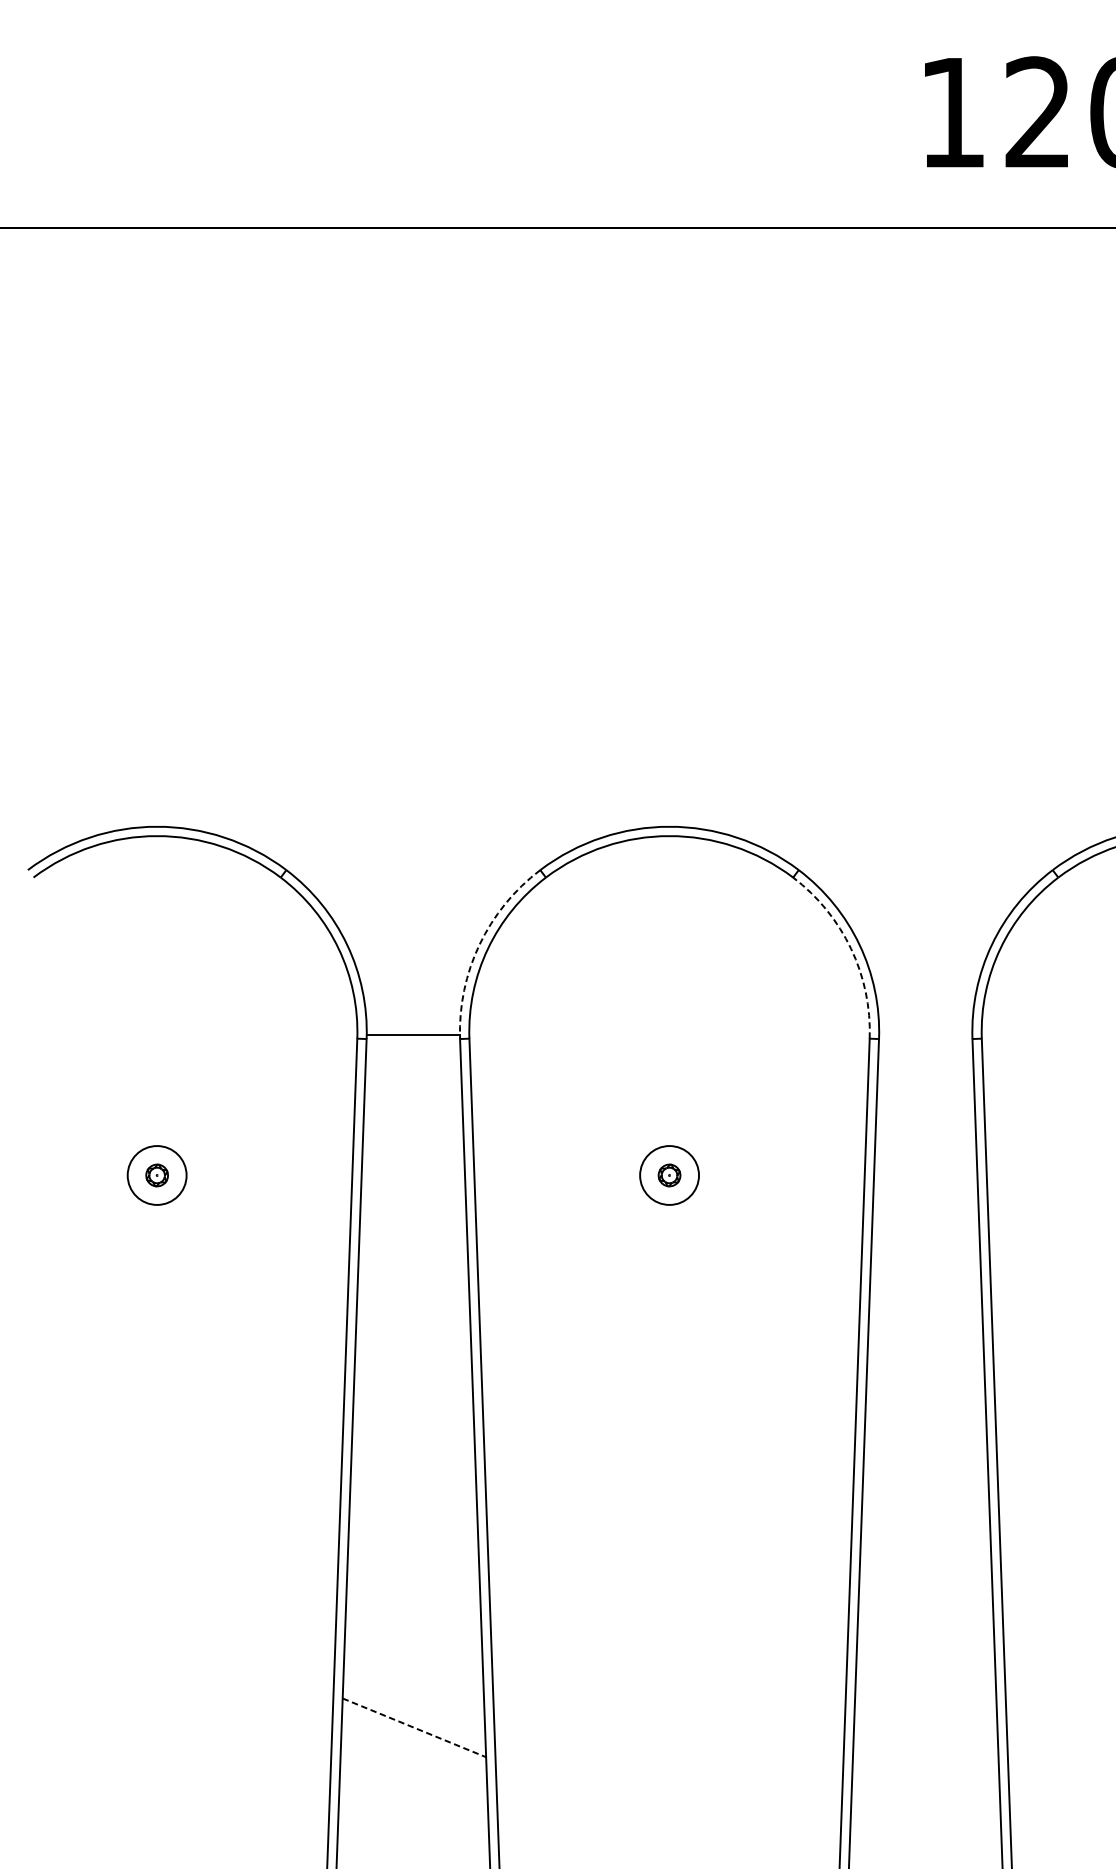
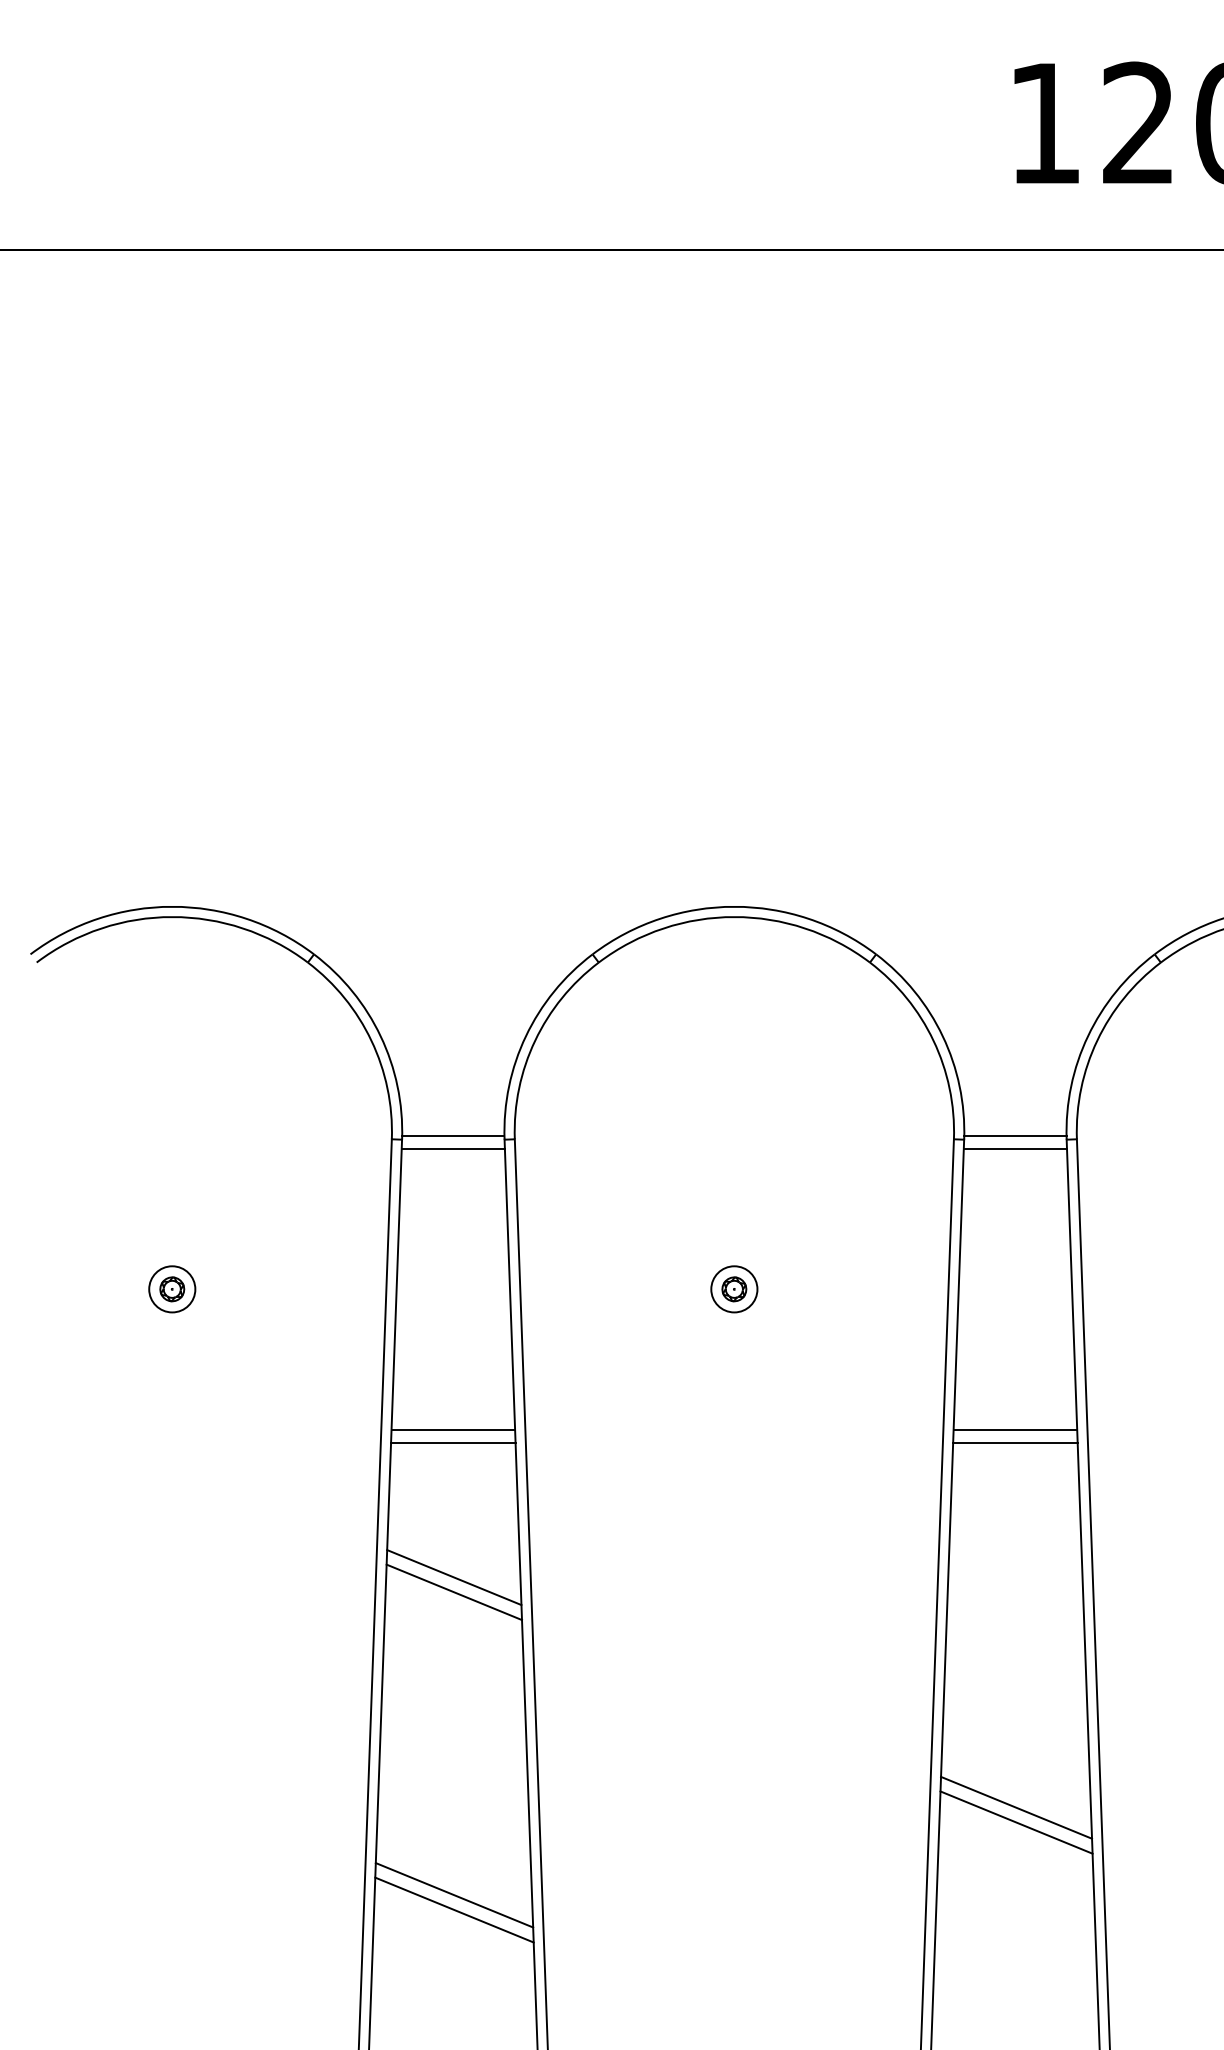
arc: (479, 944) -> (525, 1036), dashed -> solid
arc: (851, 948) -> (933, 1040), dashed -> solid
line: (925, 1035) -> (1015, 1135), added
line: (412, 1047) -> (452, 1149), added
line: (925, 1047) -> (1015, 1149), added
circle: (157, 1175) -> (172, 1289), size x0.71
circle: (669, 1175) -> (734, 1289), size x0.71
line: (413, 1303) -> (453, 1429), added
line: (925, 1303) -> (1015, 1429), added
line: (413, 1316) -> (453, 1443), added
line: (925, 1316) -> (1015, 1443), added
line: (414, 1438) -> (454, 1577), added
line: (414, 1451) -> (454, 1592), added
line: (926, 1647) -> (1016, 1807), added
line: (926, 1661) -> (1016, 1822), added
line: (414, 1728) -> (454, 1895), dashed -> solid
line: (414, 1740) -> (454, 1909), added

